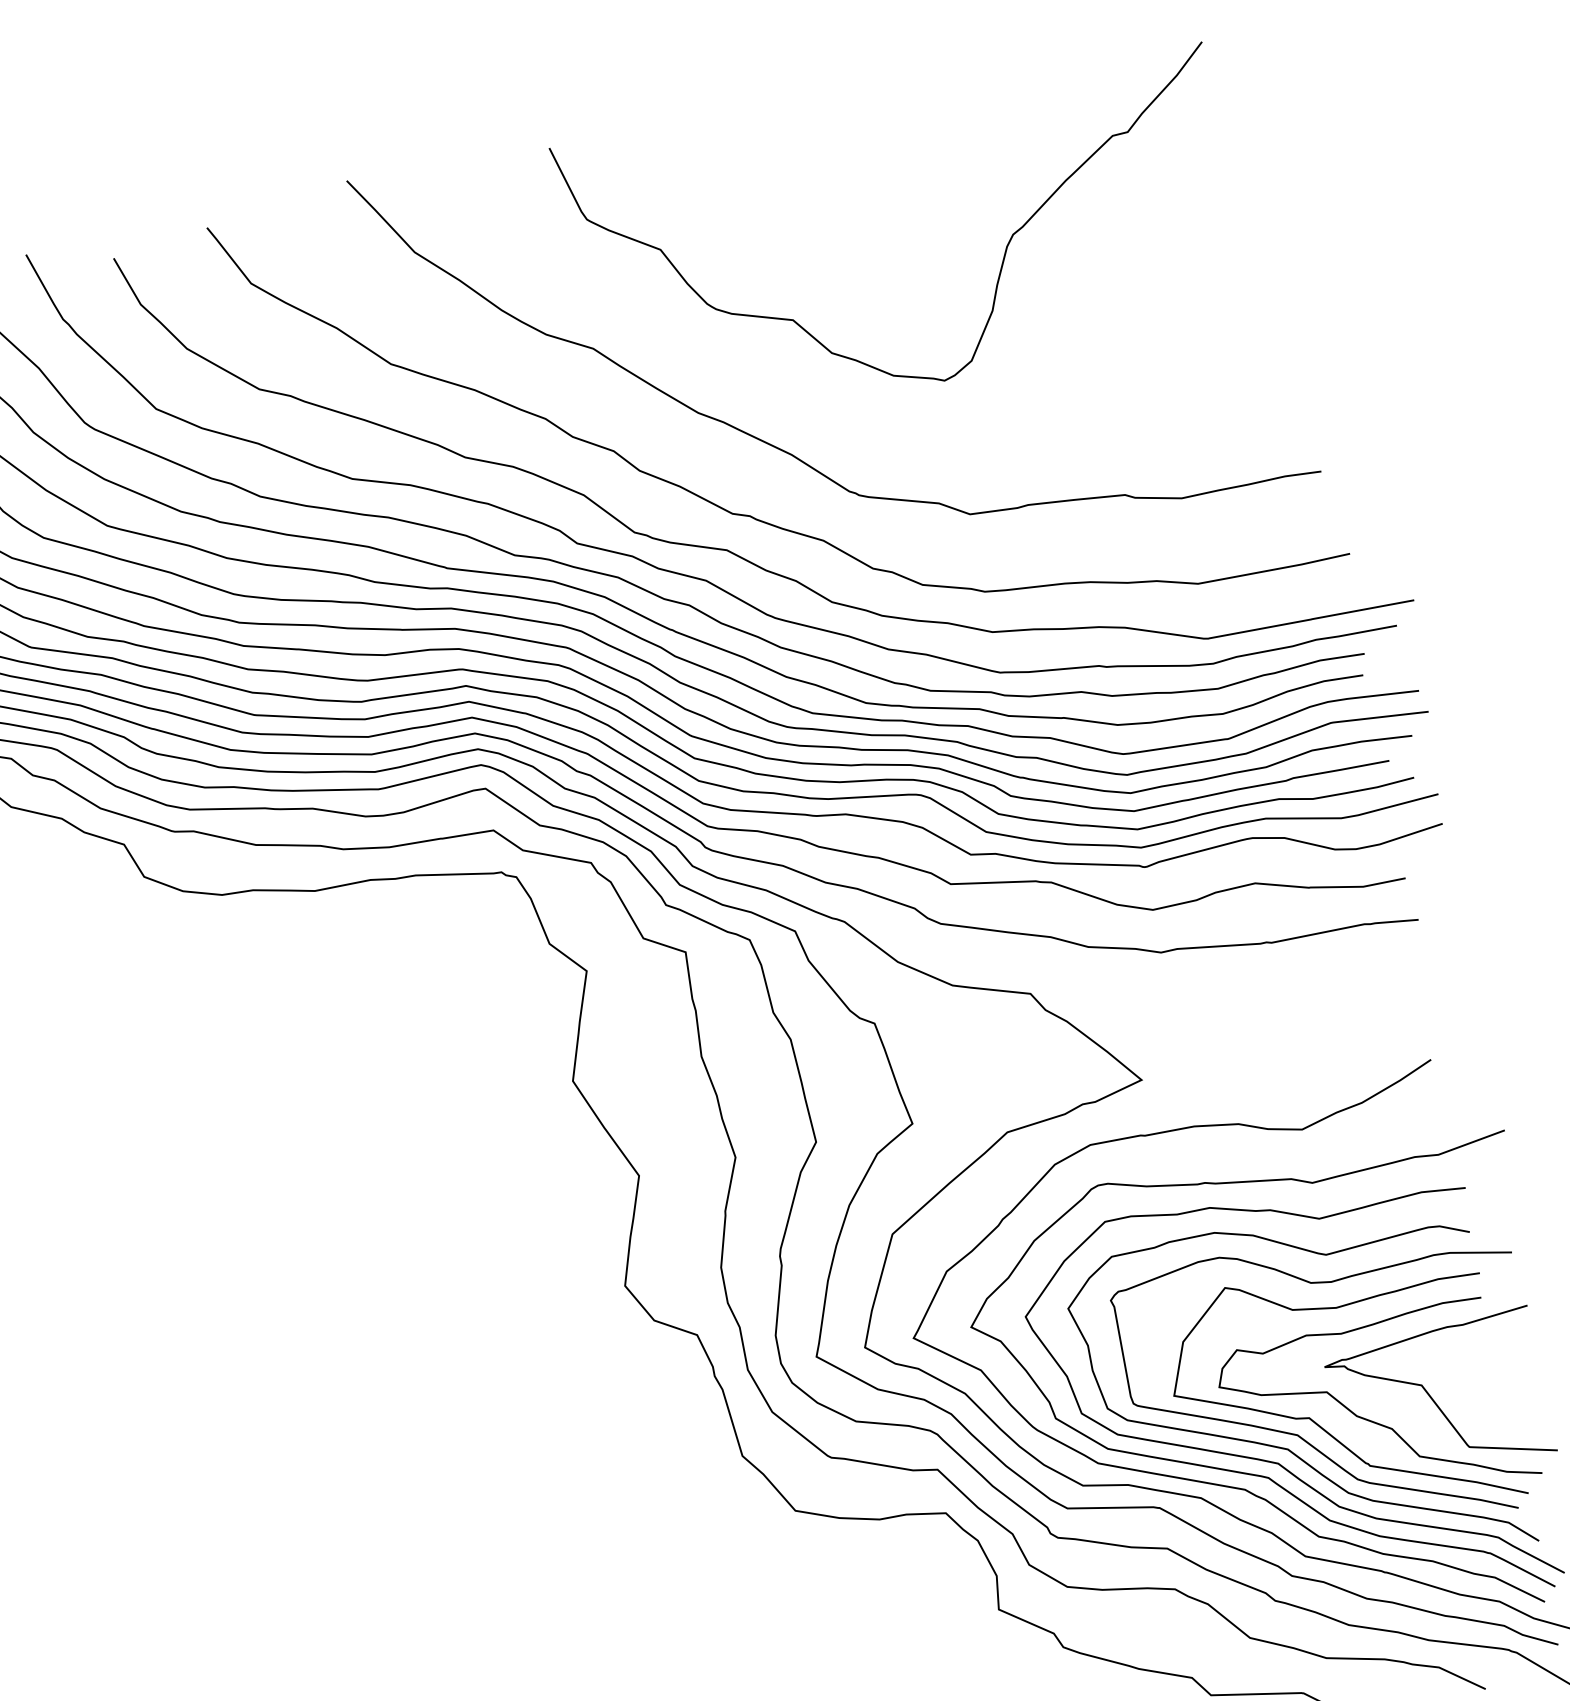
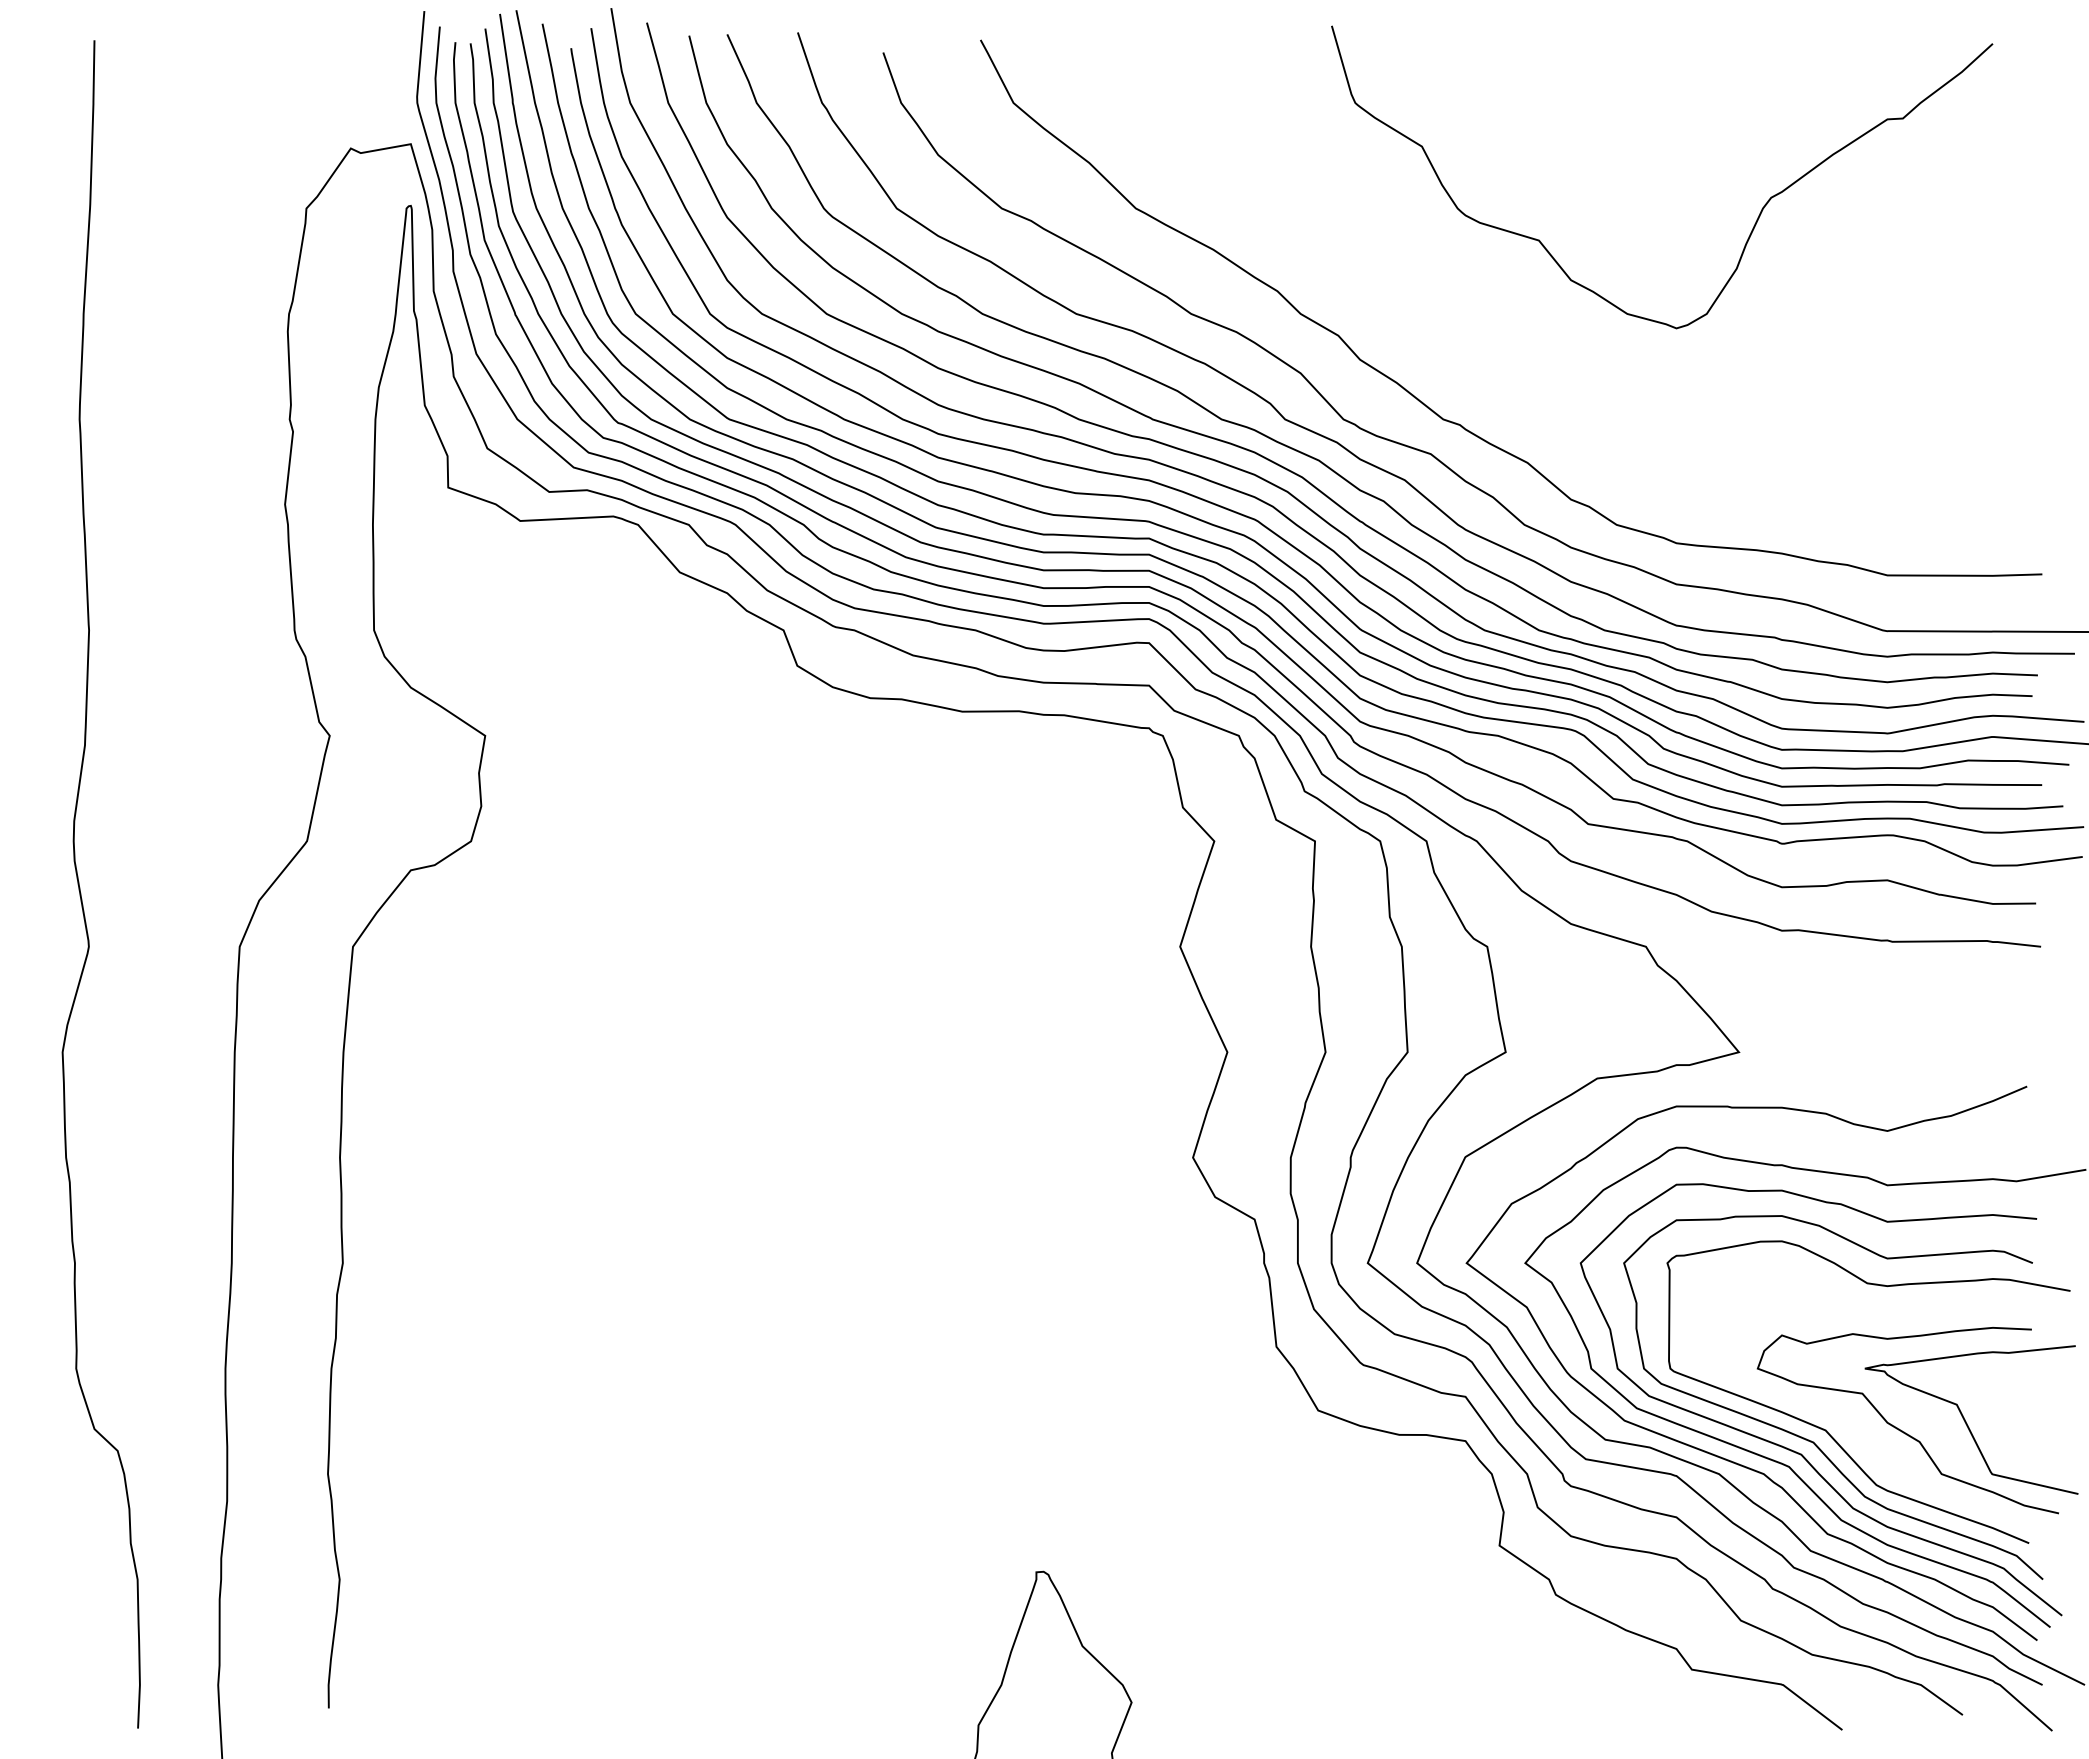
curve: (781, 448) -> (1503, 364), removed
curve: (1319, 1424) -> (1849, 1424), removed

